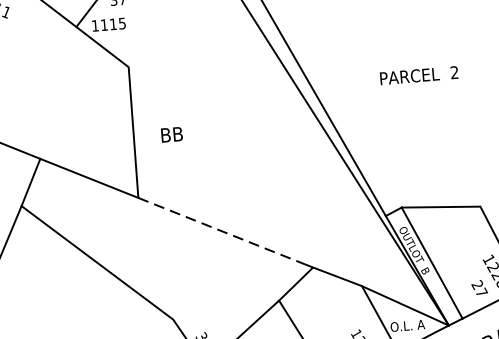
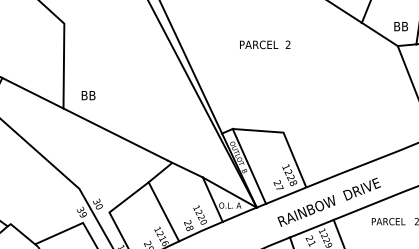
text: (419, 75) -> (265, 44), moved
text: (171, 134) -> (88, 95), moved
line: (221, 231) -> (115, 134), dashed -> solid

